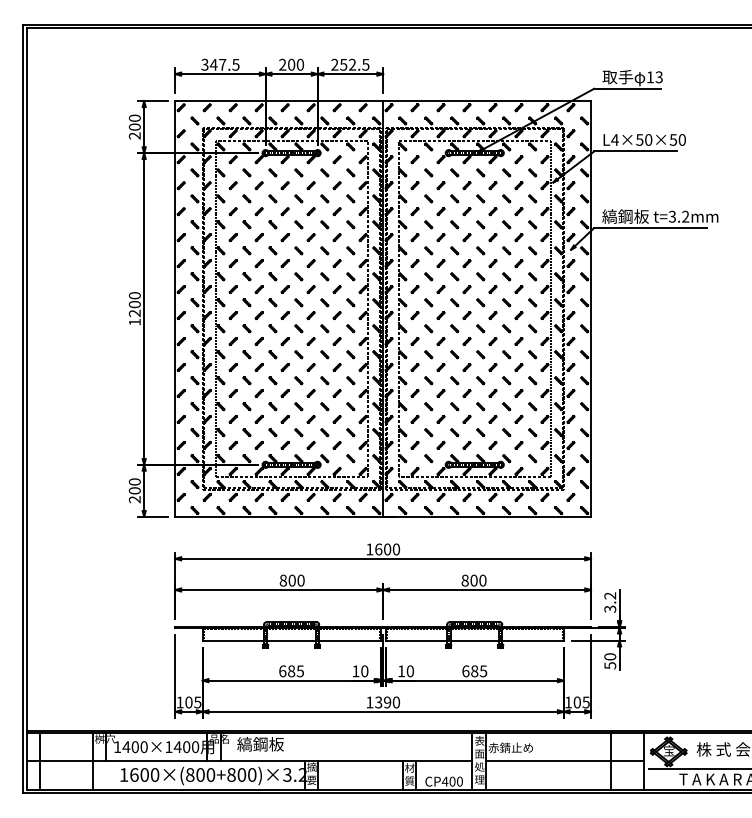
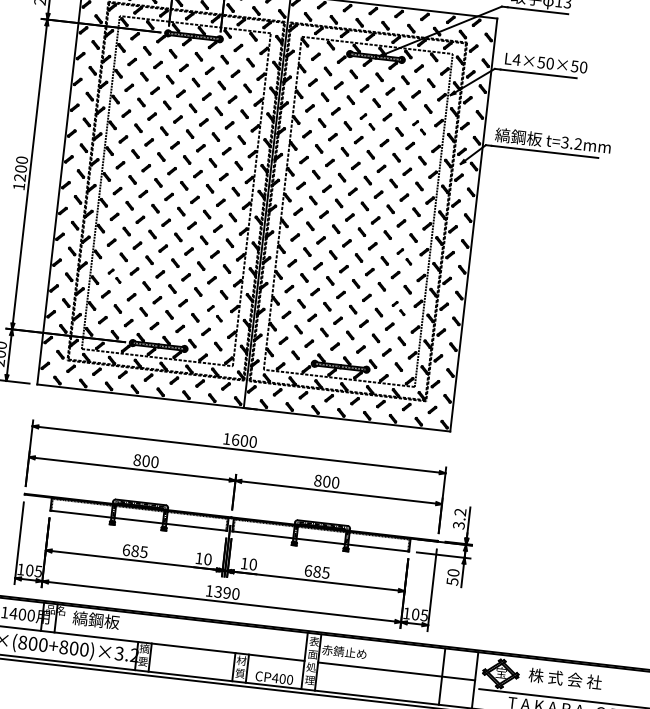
part: (473, 218) -> (367, 121), size x0.7
part: (525, 218) -> (418, 127), size x0.6
part: (525, 348) -> (404, 256), size x0.7
part: (239, 400) -> (114, 276), size x0.6
part: (525, 400) -> (398, 308), size x0.6
part: (343, 426) -> (214, 313), size x0.7

